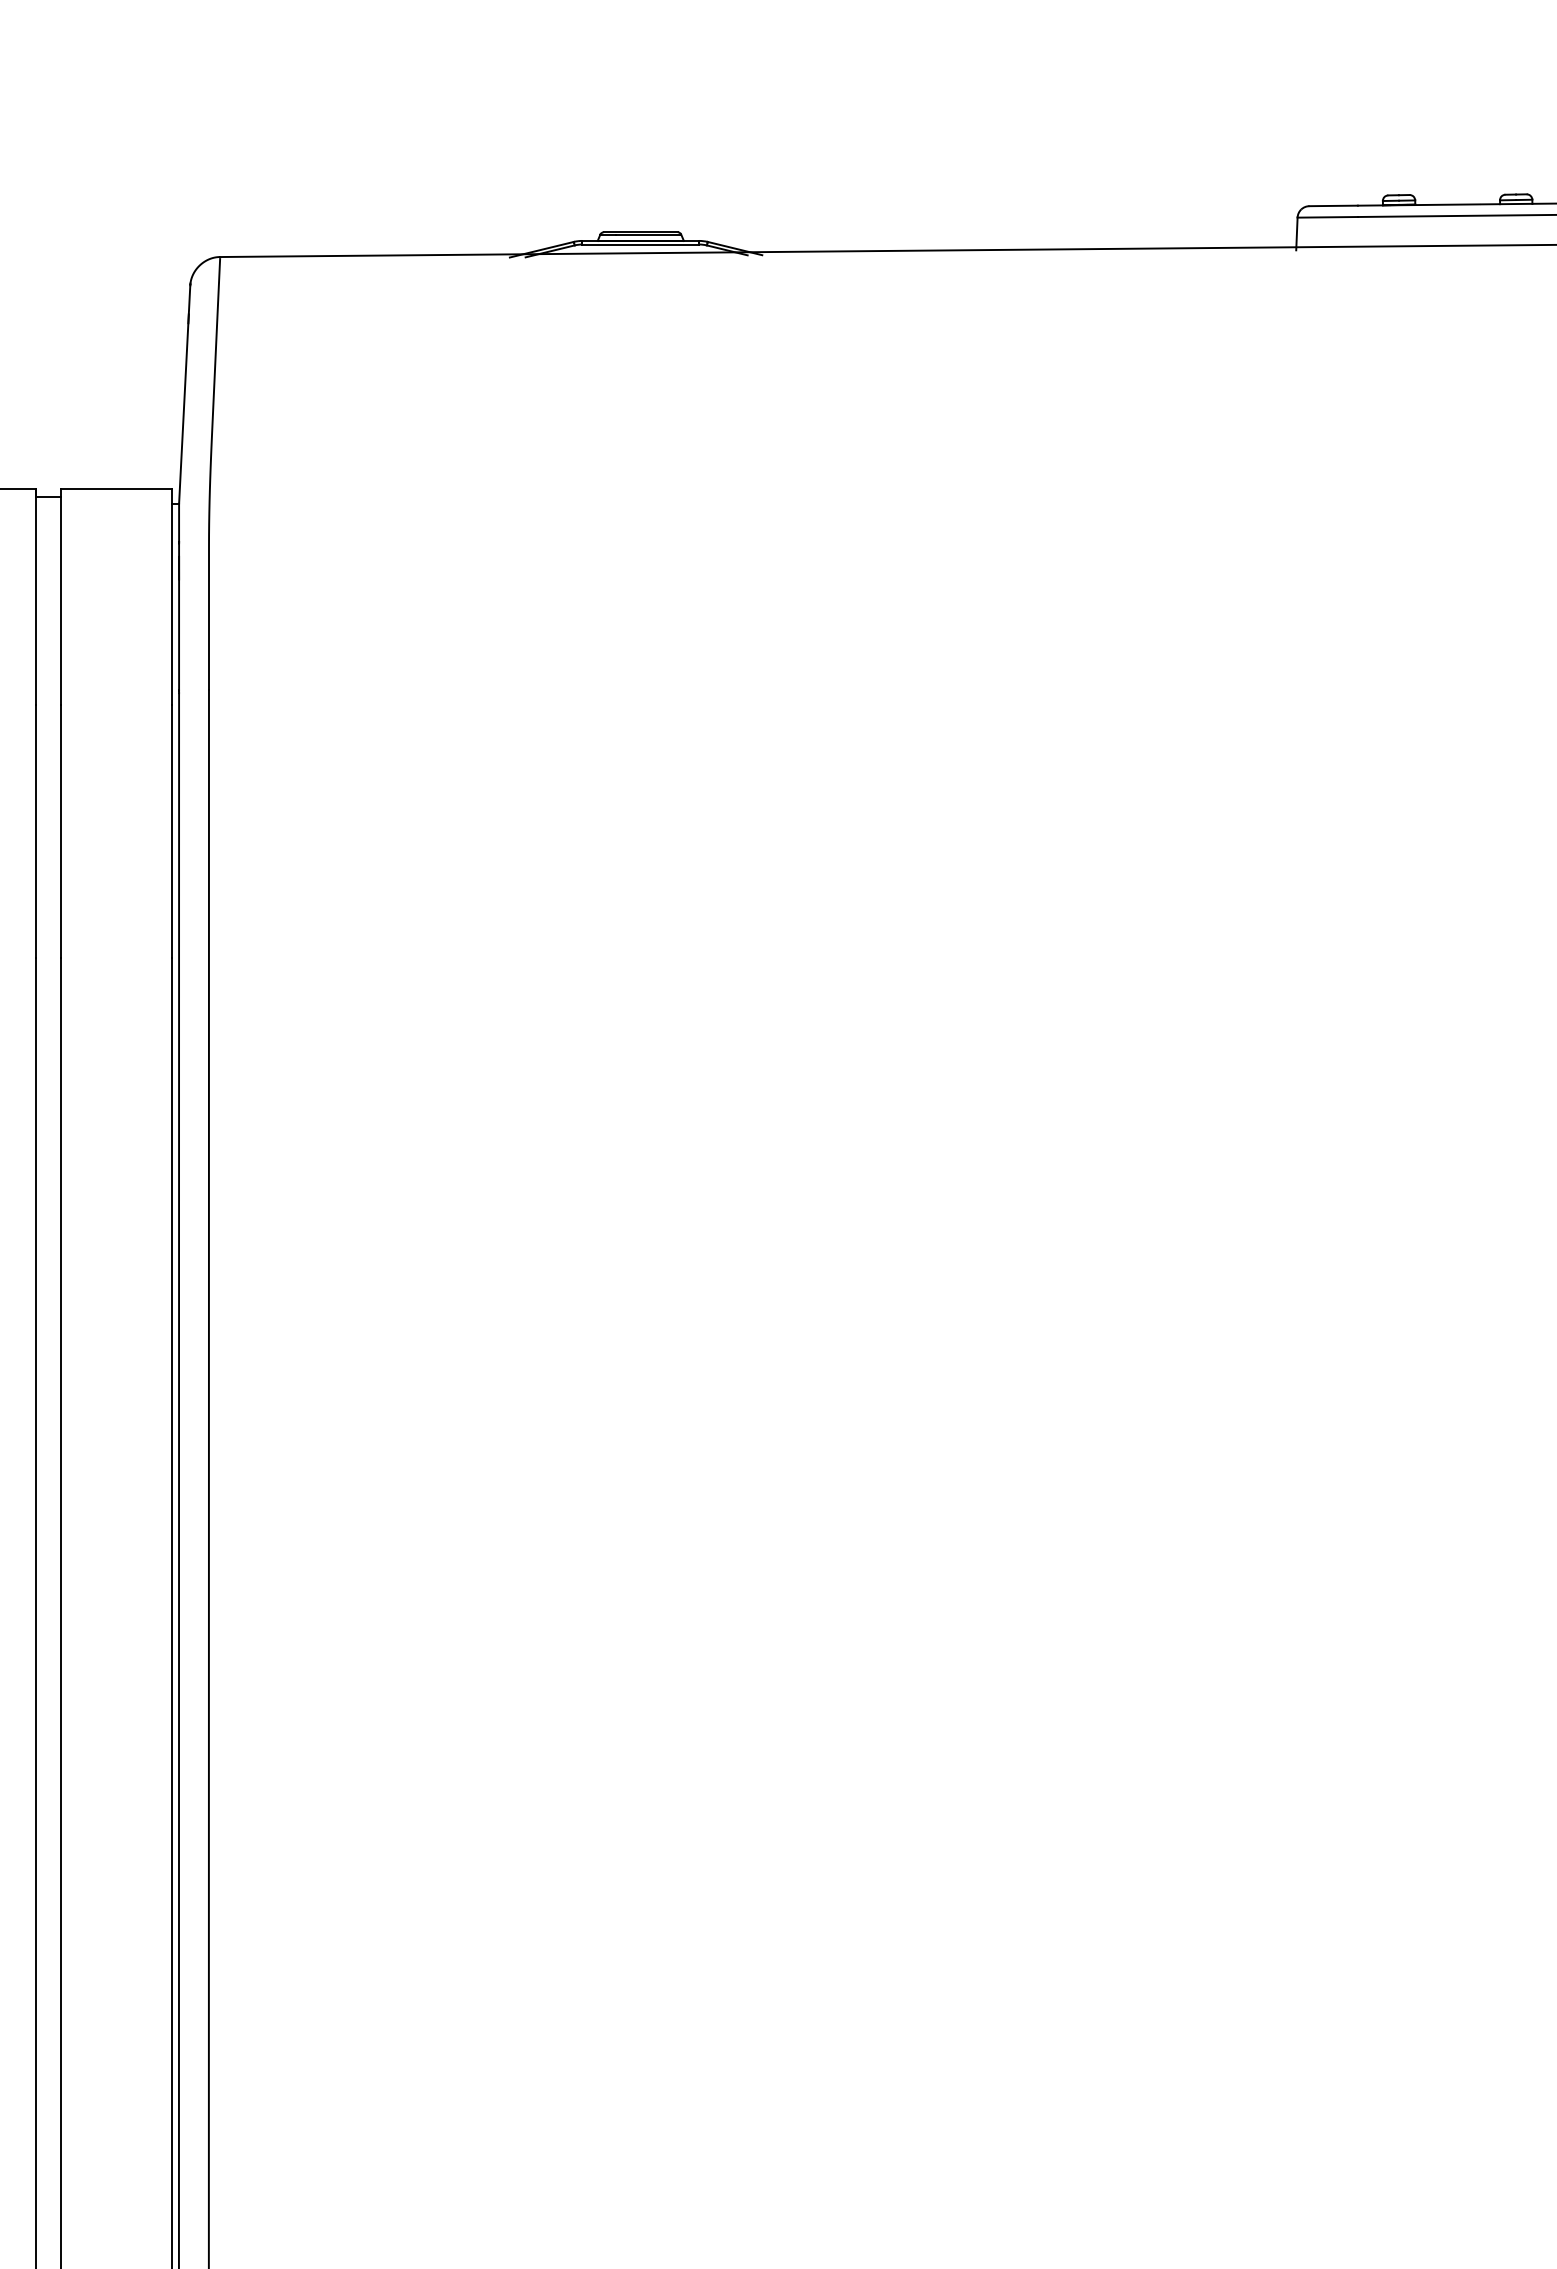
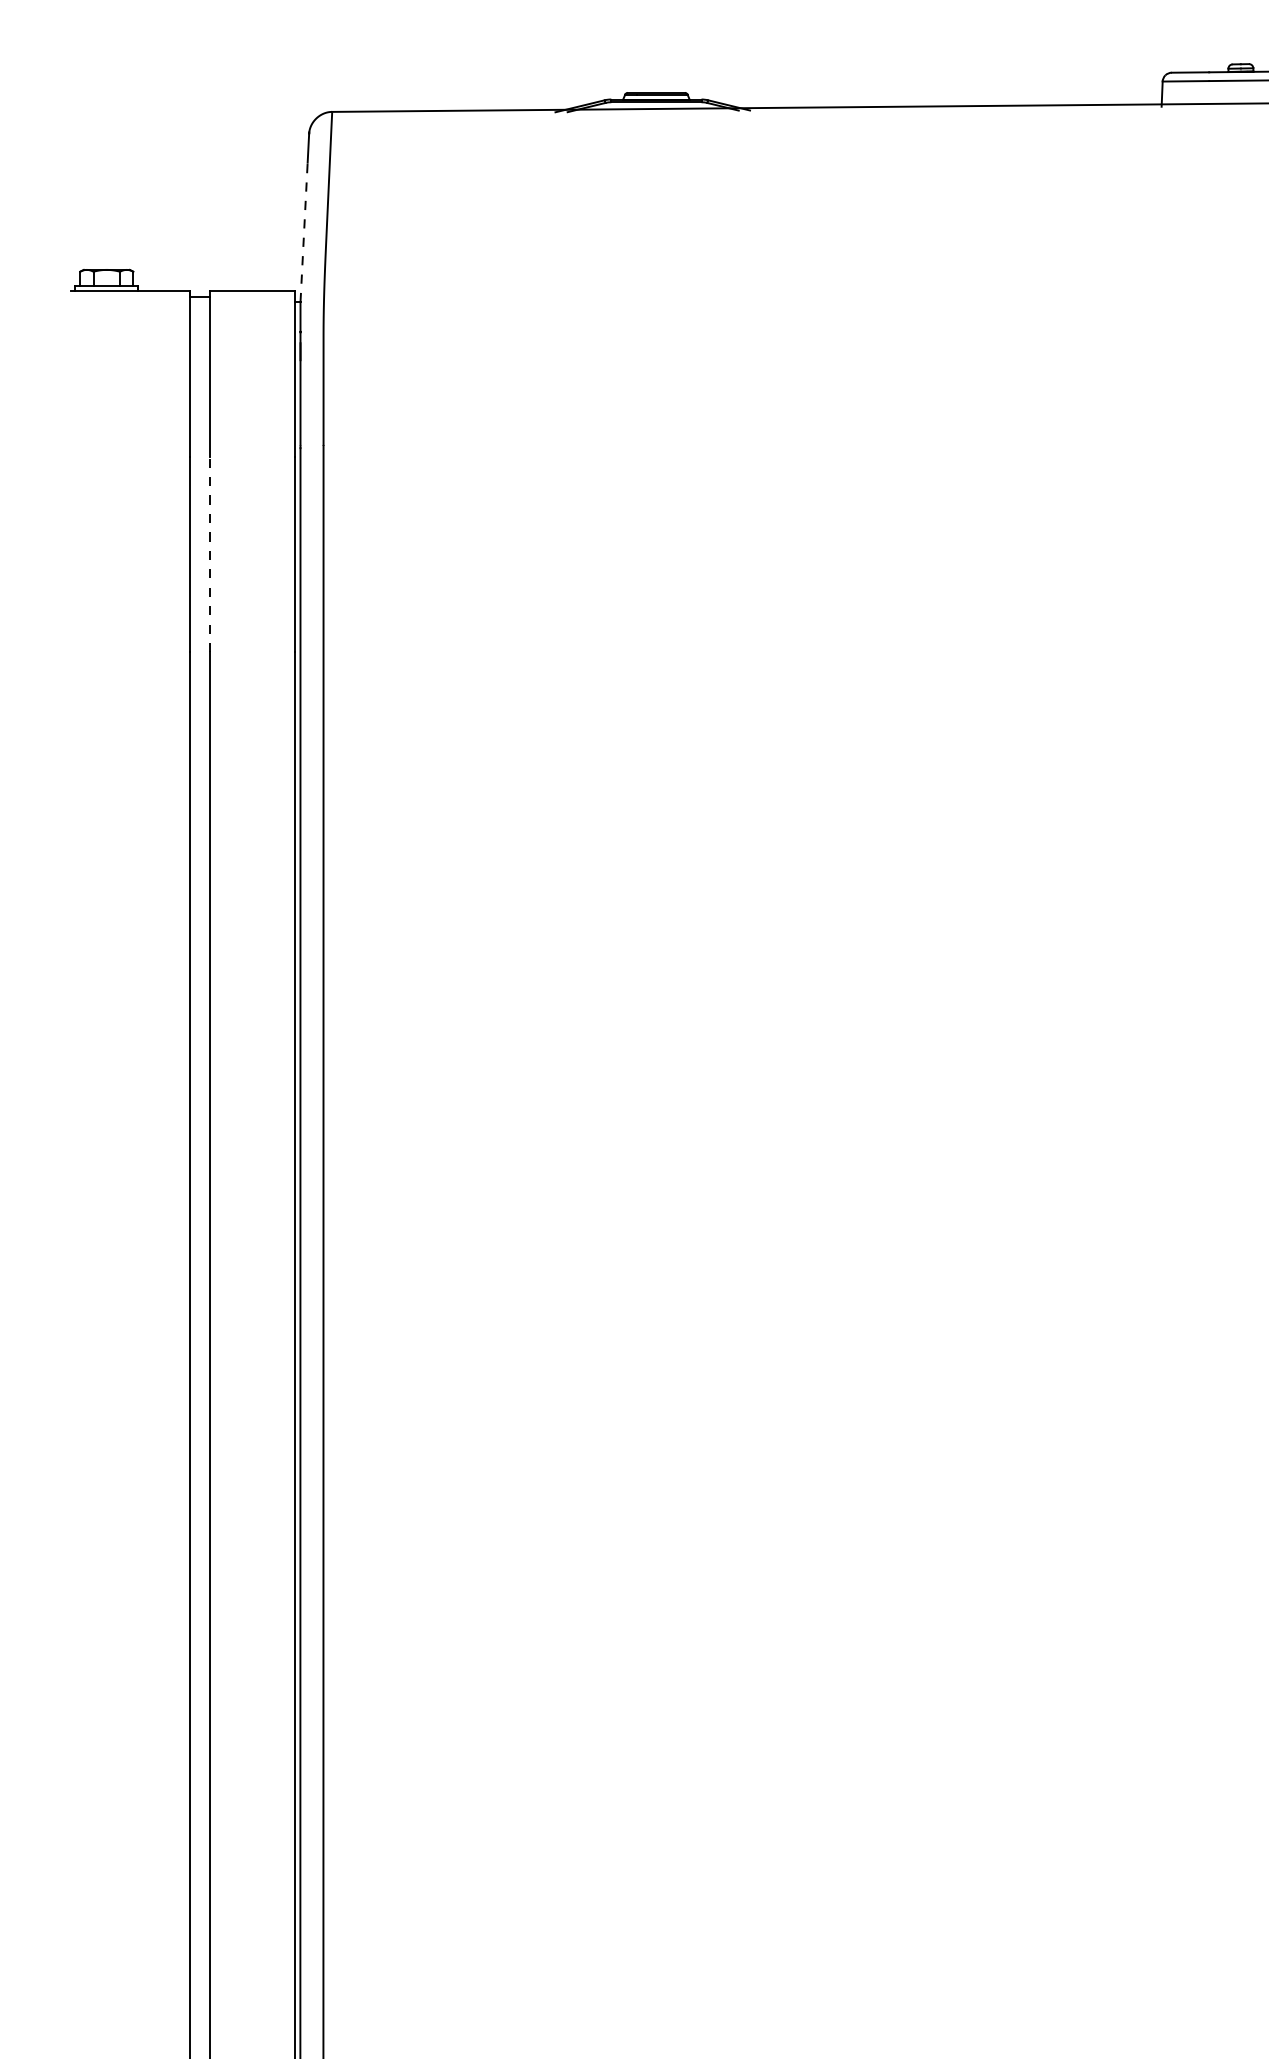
line: (184, 408) -> (304, 228), solid -> dashed
line: (61, 831) -> (209, 554), solid -> dashed

